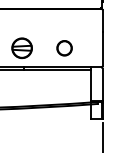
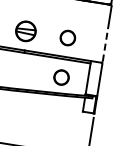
line: (102, 48) -> (105, 44), solid -> dashed
part: (64, 88) -> (61, 77), added

